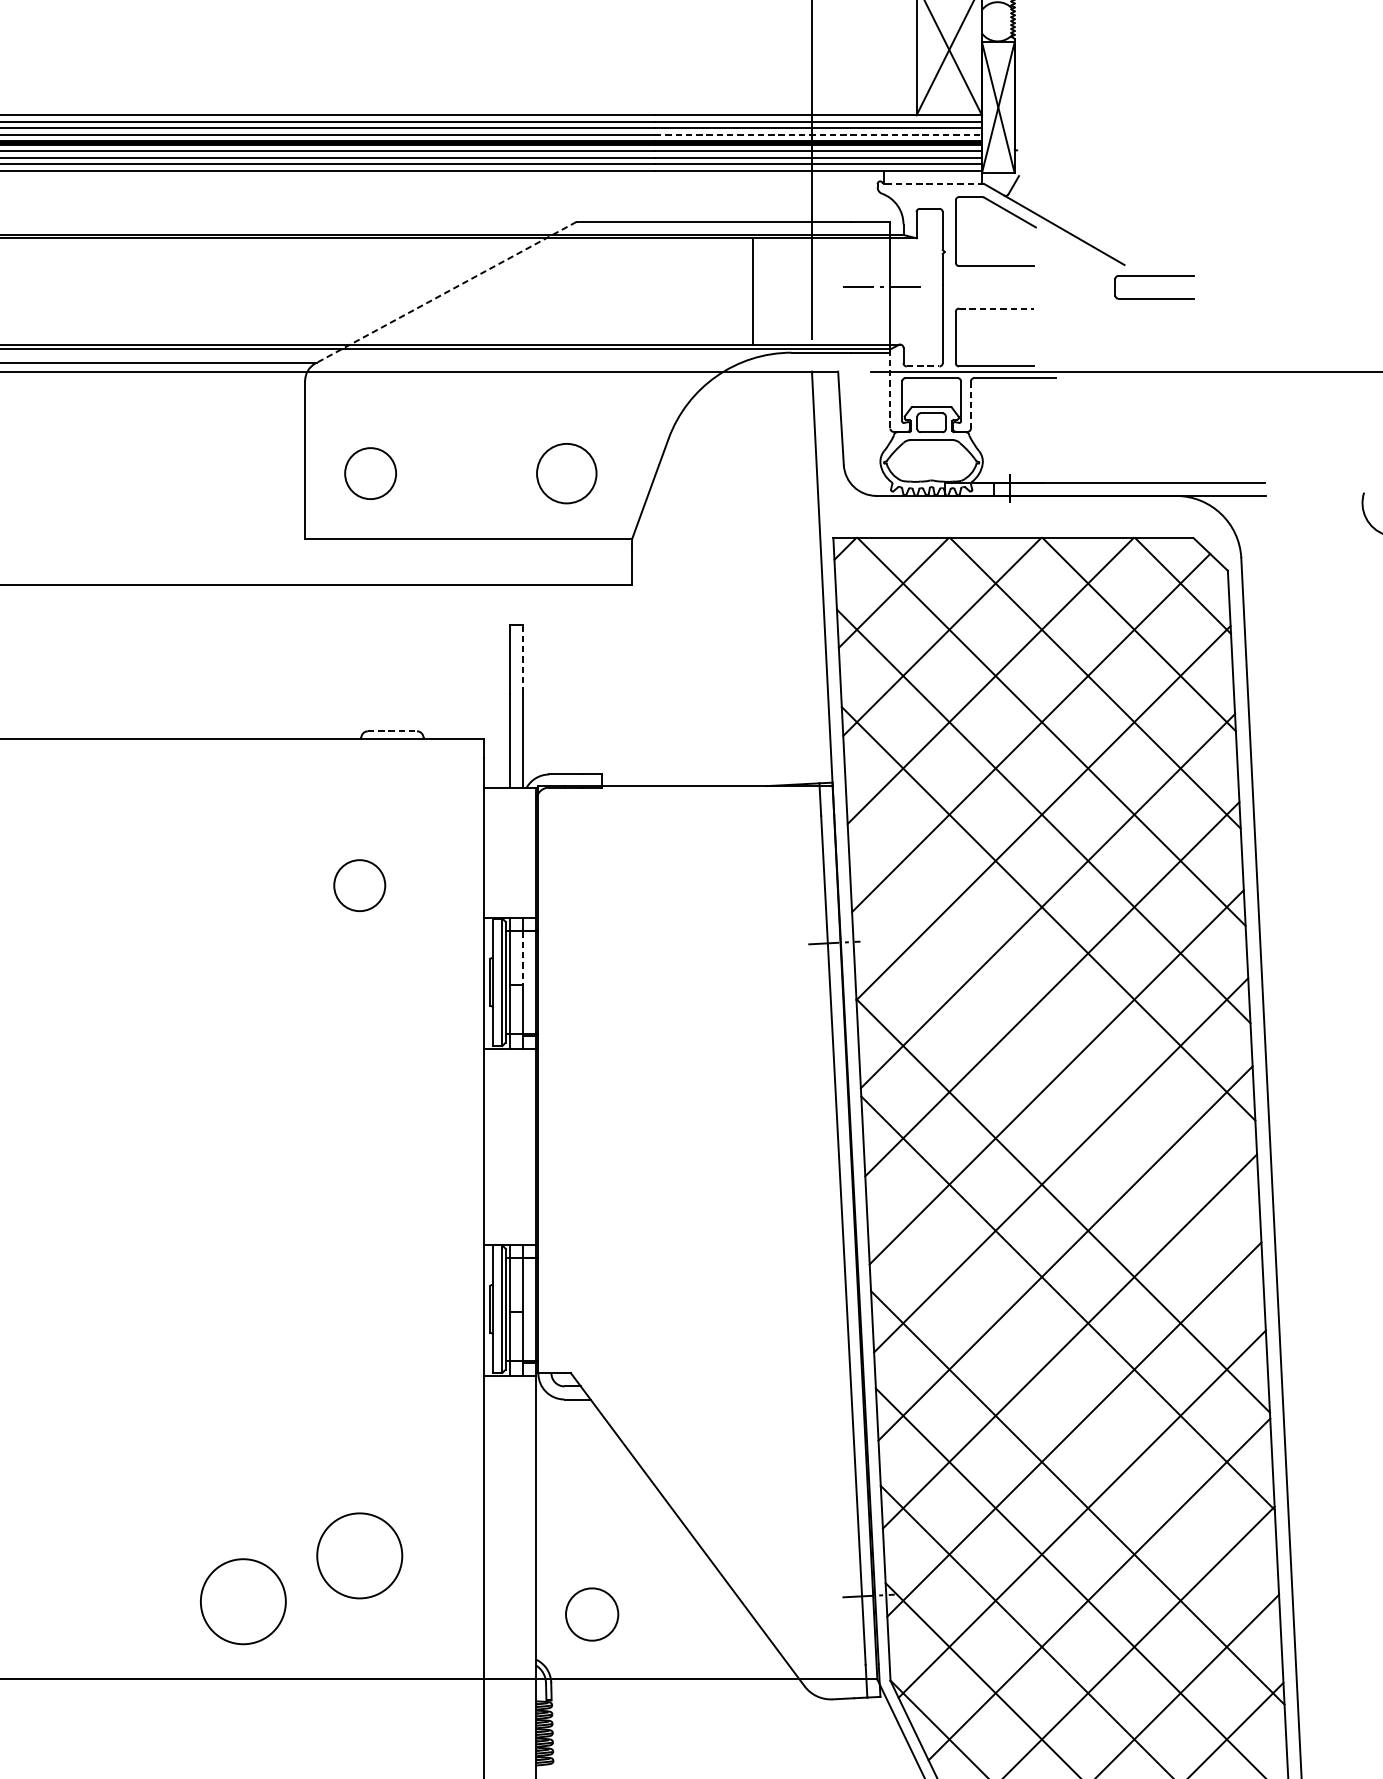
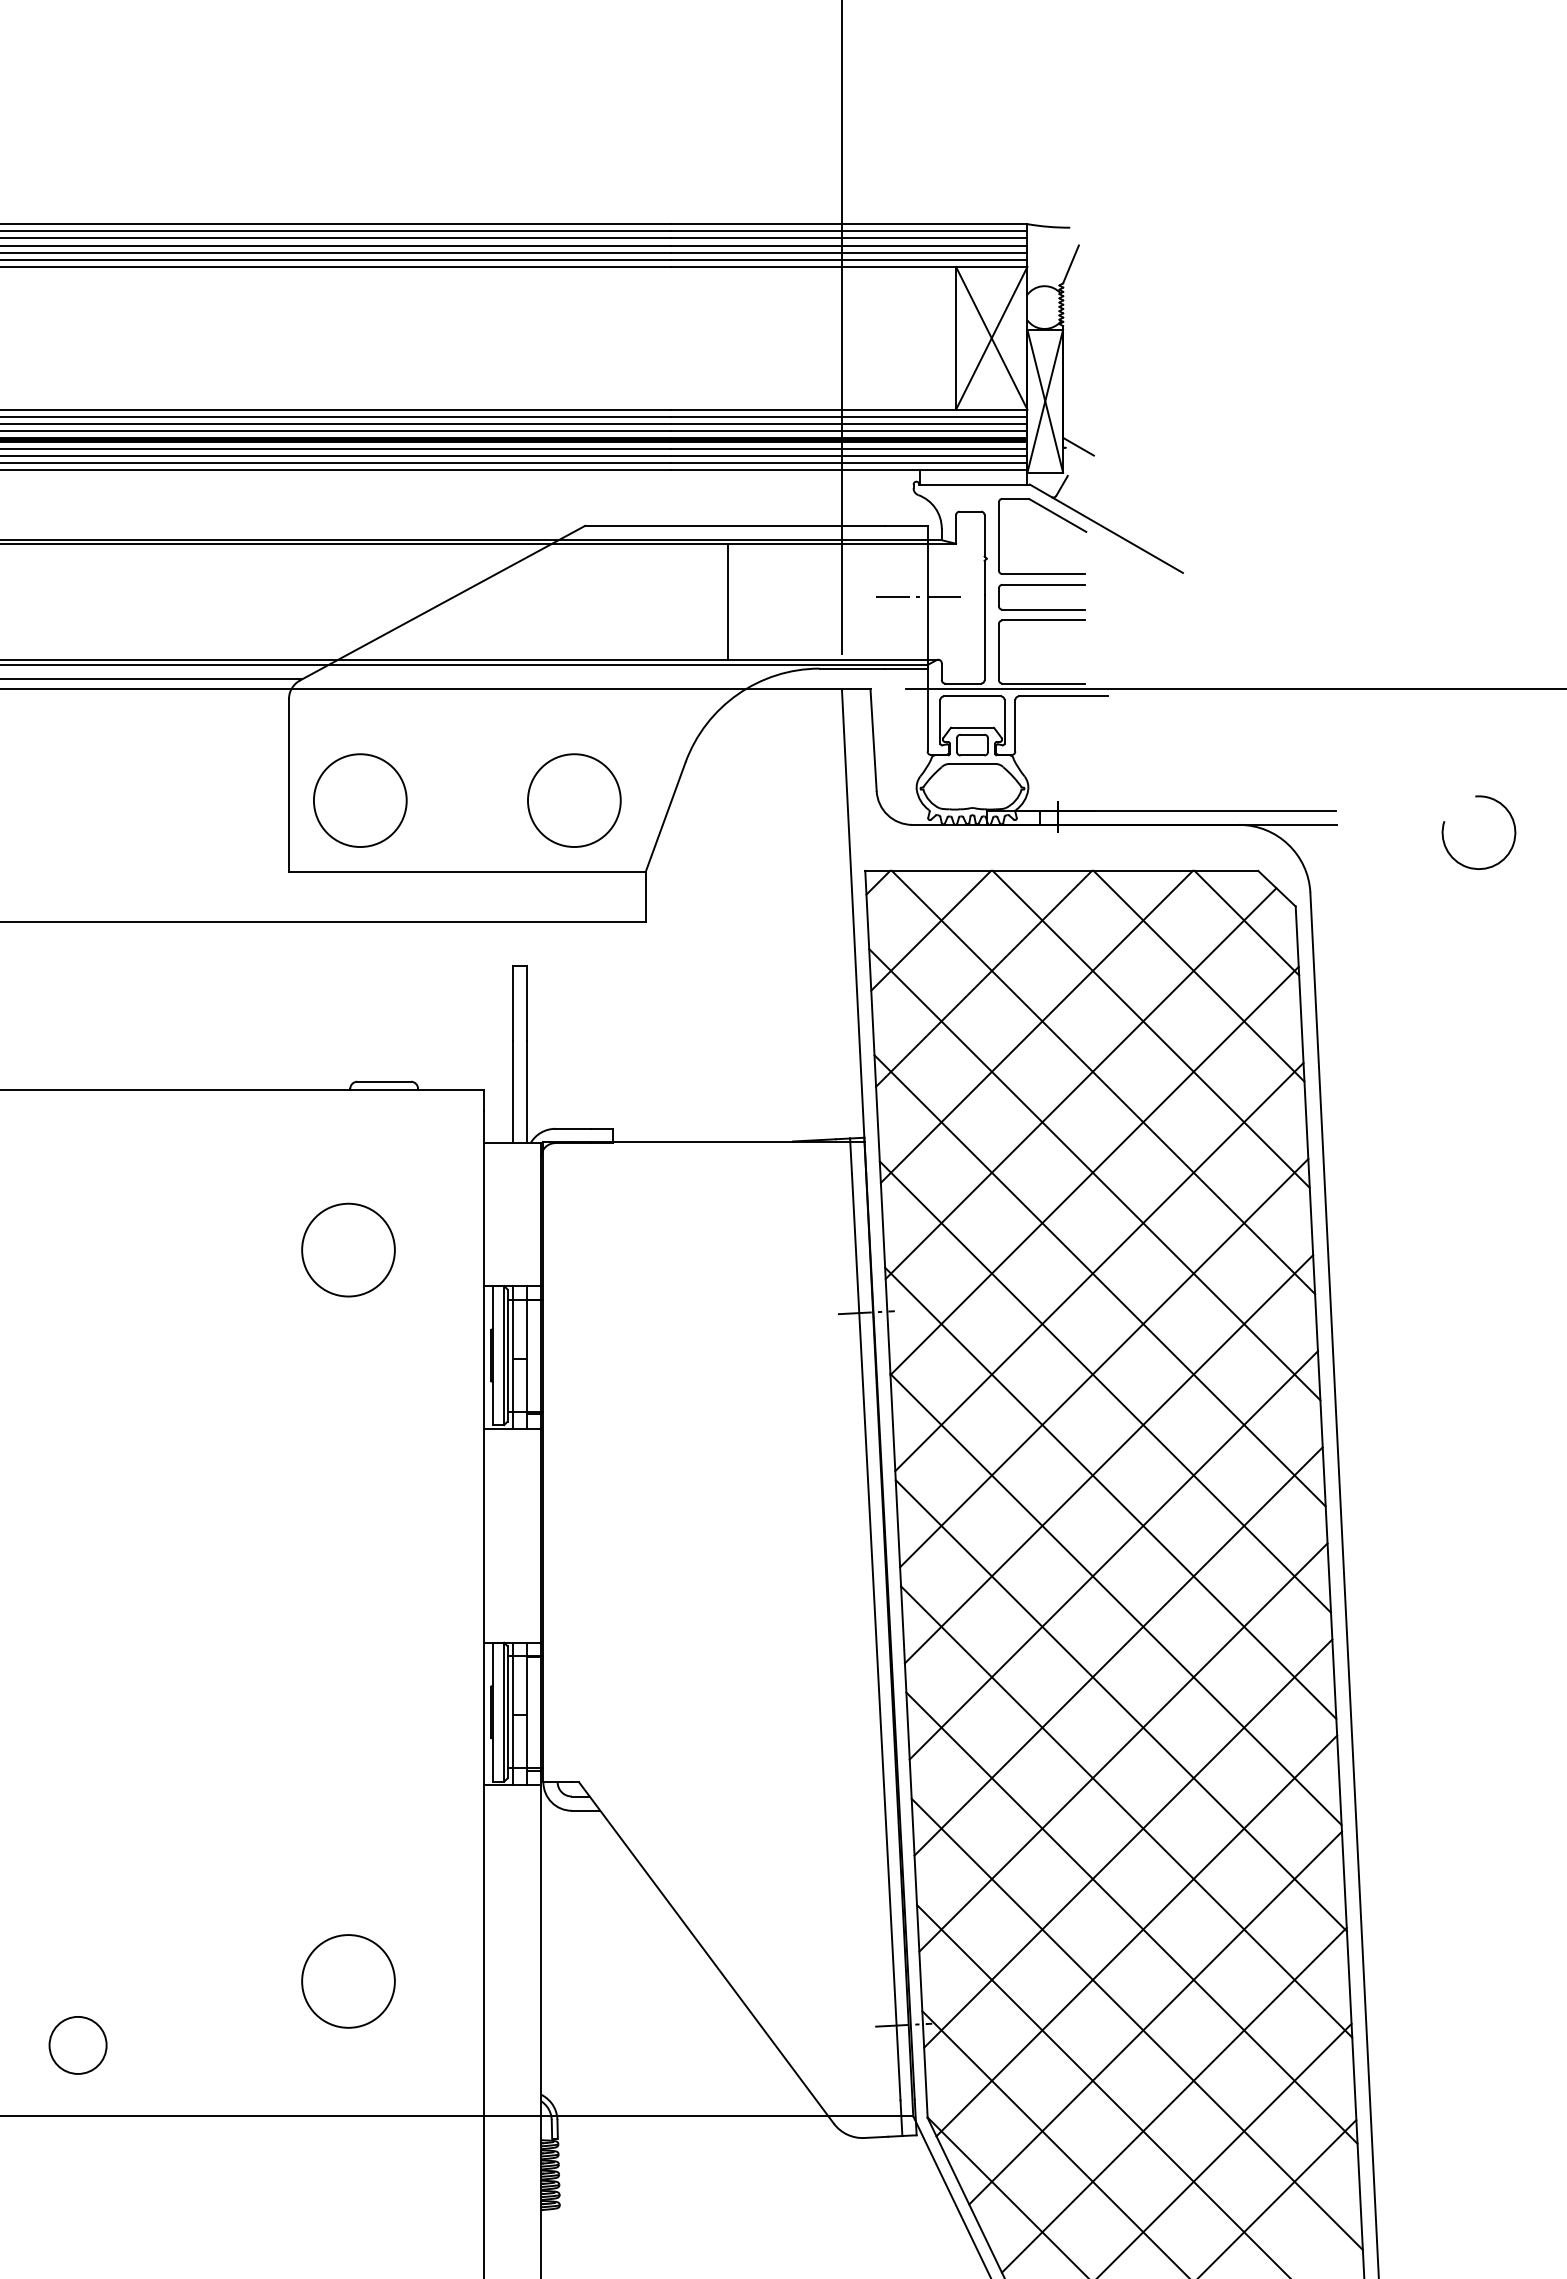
line: (818, 135) -> (849, 431), dashed -> solid
line: (1028, 149) -> (1078, 446), added
line: (933, 183) -> (974, 484), dashed -> solid
part: (1154, 276) -> (1041, 585), moved
line: (752, 291) -> (727, 601), moved
line: (445, 293) -> (442, 603), dashed -> solid
line: (996, 308) -> (1043, 620), dashed -> solid
line: (923, 366) -> (963, 683), dashed -> solid
line: (890, 389) -> (927, 708), dashed -> solid
line: (971, 404) -> (1015, 725), dashed -> solid
circle: (370, 473) -> (360, 800), size x1.67
circle: (566, 473) -> (574, 800), size x1.43
line: (522, 659) -> (526, 1003), dashed -> solid
line: (392, 731) -> (384, 1081), dashed -> solid
circle: (359, 885) -> (348, 1249), size x1.67
line: (522, 958) -> (526, 1329), dashed -> solid
line: (1053, 1010) -> (1105, 1386), added
line: (1058, 1107) -> (1110, 1492), added
line: (1072, 1400) -> (1126, 1811), added
circle: (243, 1601) -> (221, 2031), removed
circle: (591, 1614) -> (77, 2045), moved

